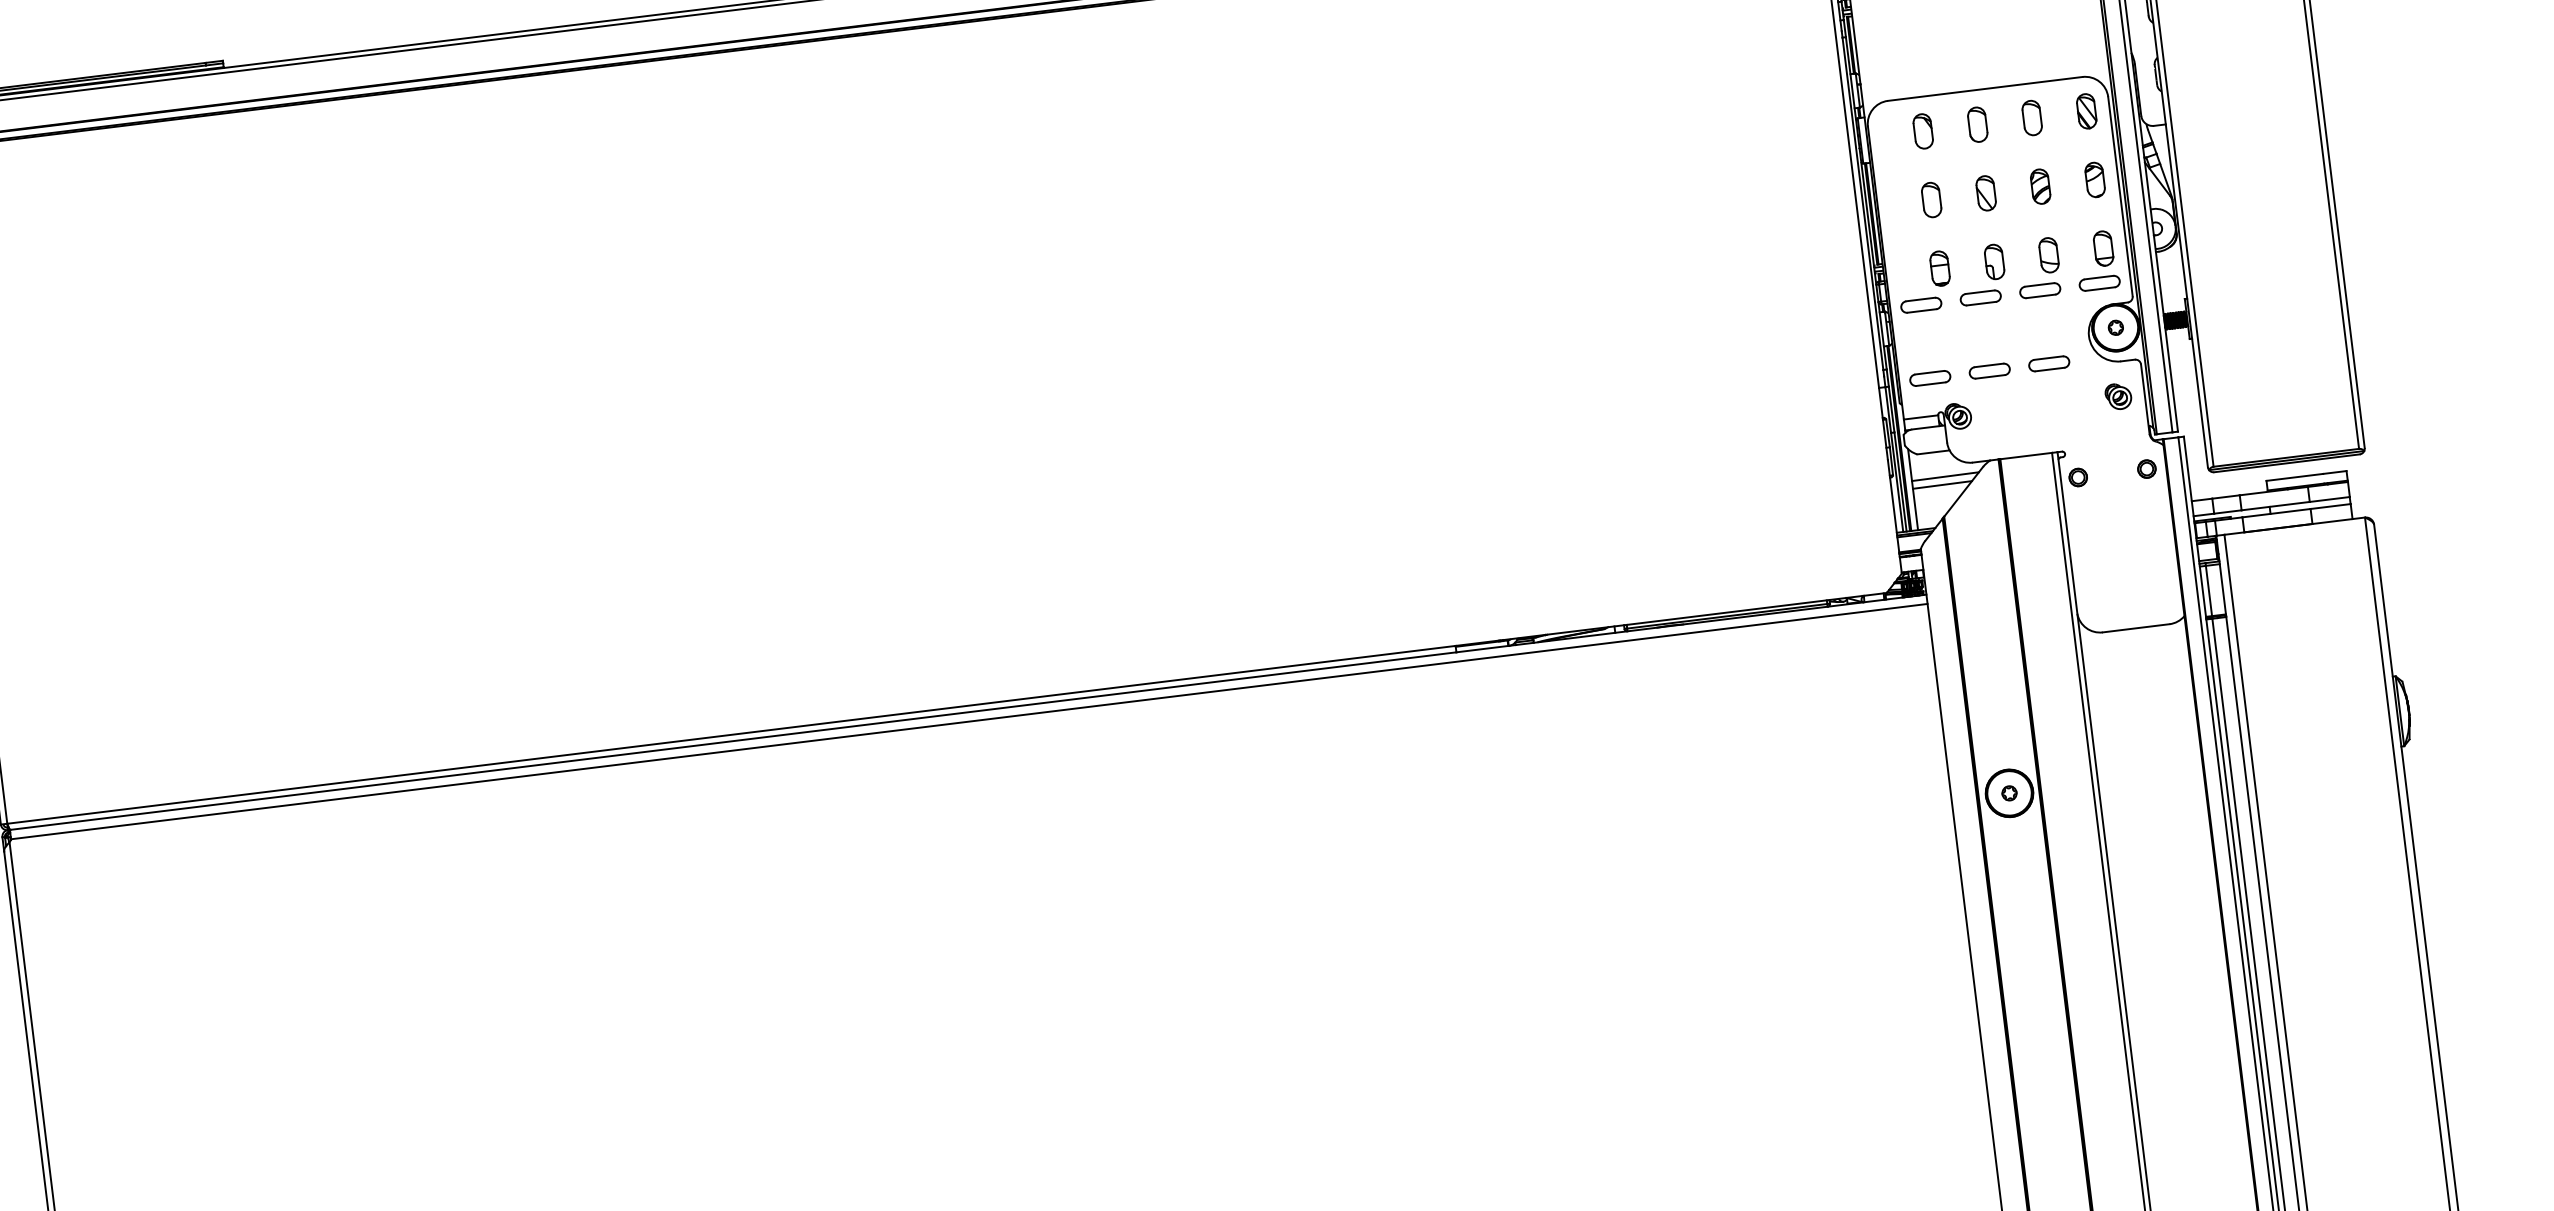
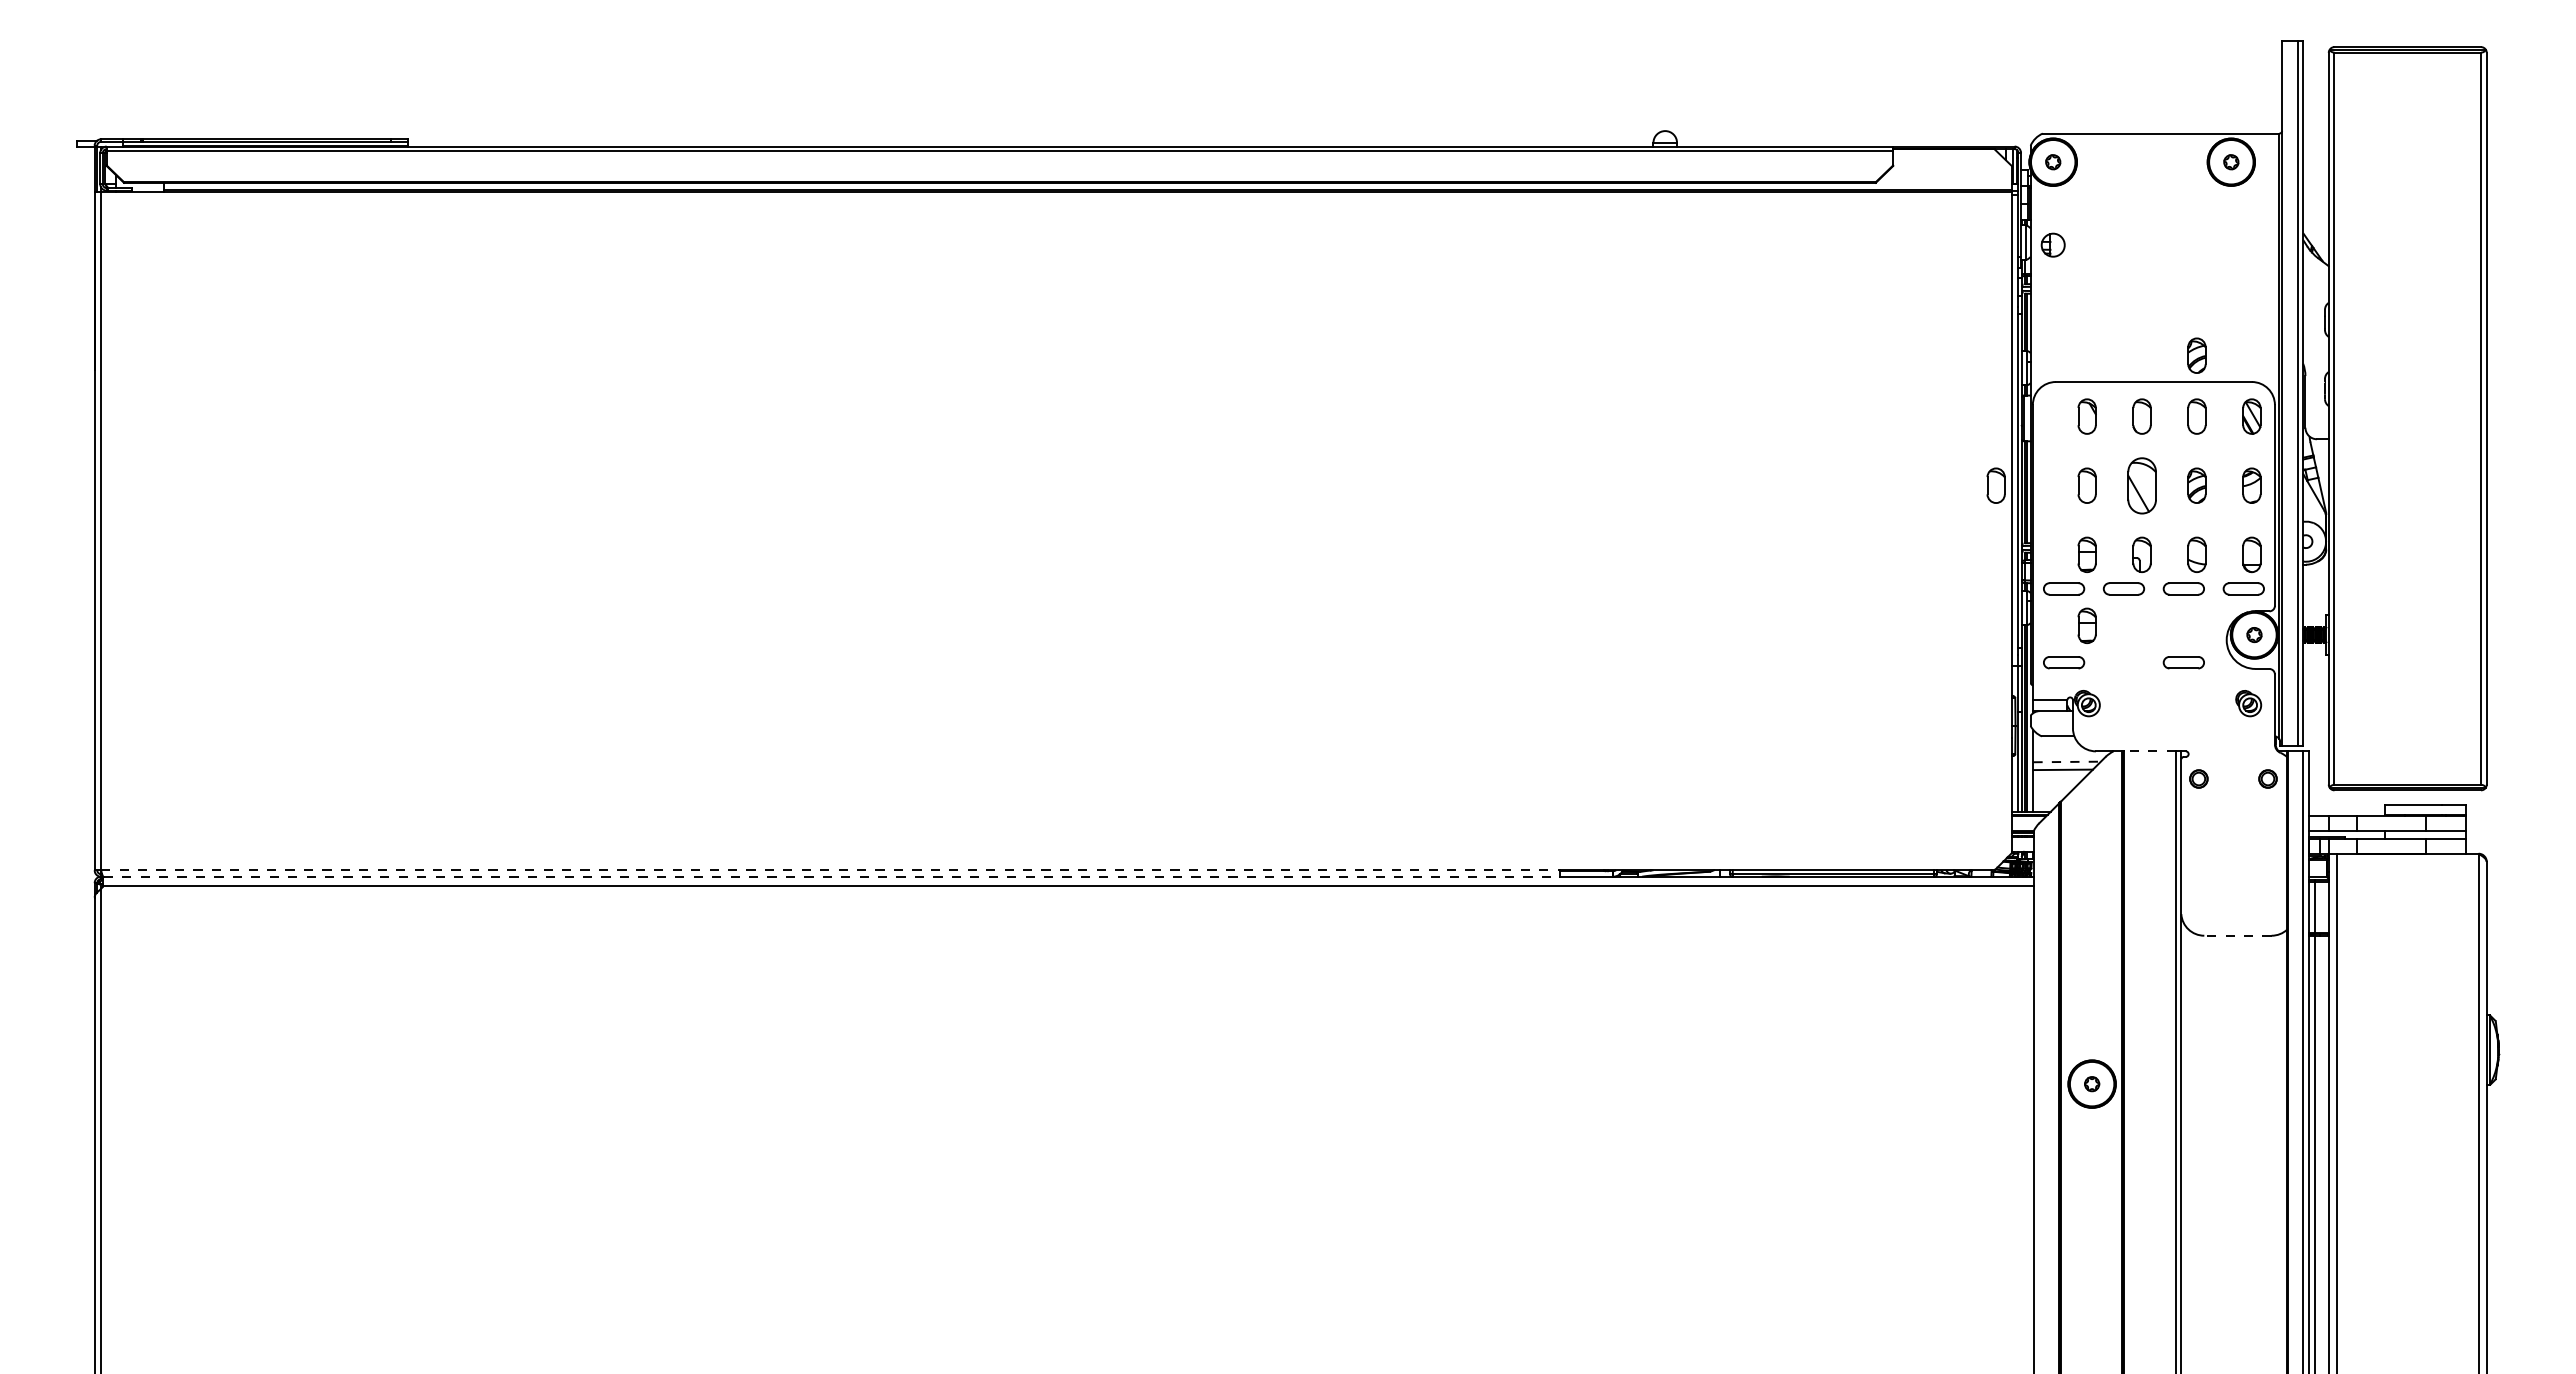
part: (2024, 57) -> (2196, 355), added
part: (1985, 193) -> (2141, 485), size x1.6
part: (1840, 210) -> (1995, 485), added
part: (1948, 338) -> (2086, 625), added
part: (1989, 371) -> (2123, 662), removed
line: (2025, 456) -> (2149, 751), solid -> dashed
line: (1945, 476) -> (2067, 761), solid -> dashed
line: (2135, 628) -> (2237, 935), solid -> dashed
line: (731, 735) -> (830, 870), solid -> dashed
line: (733, 740) -> (832, 876), solid -> dashed

